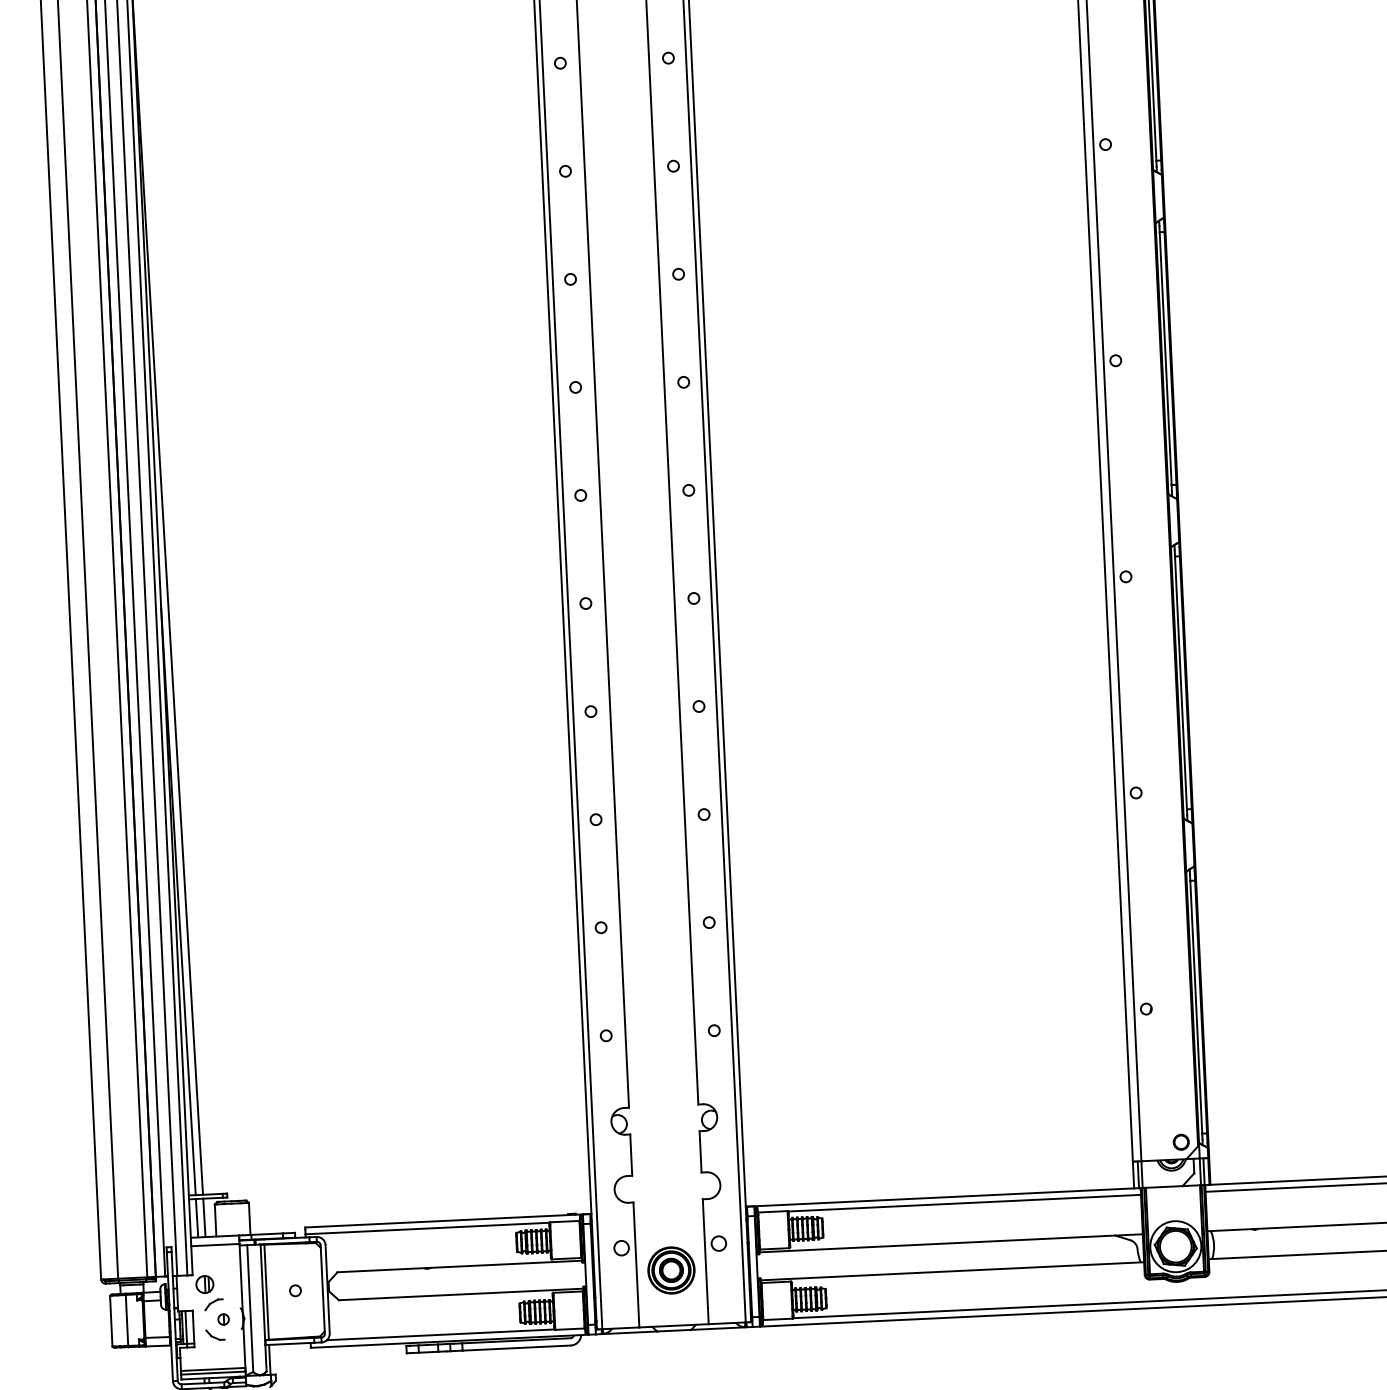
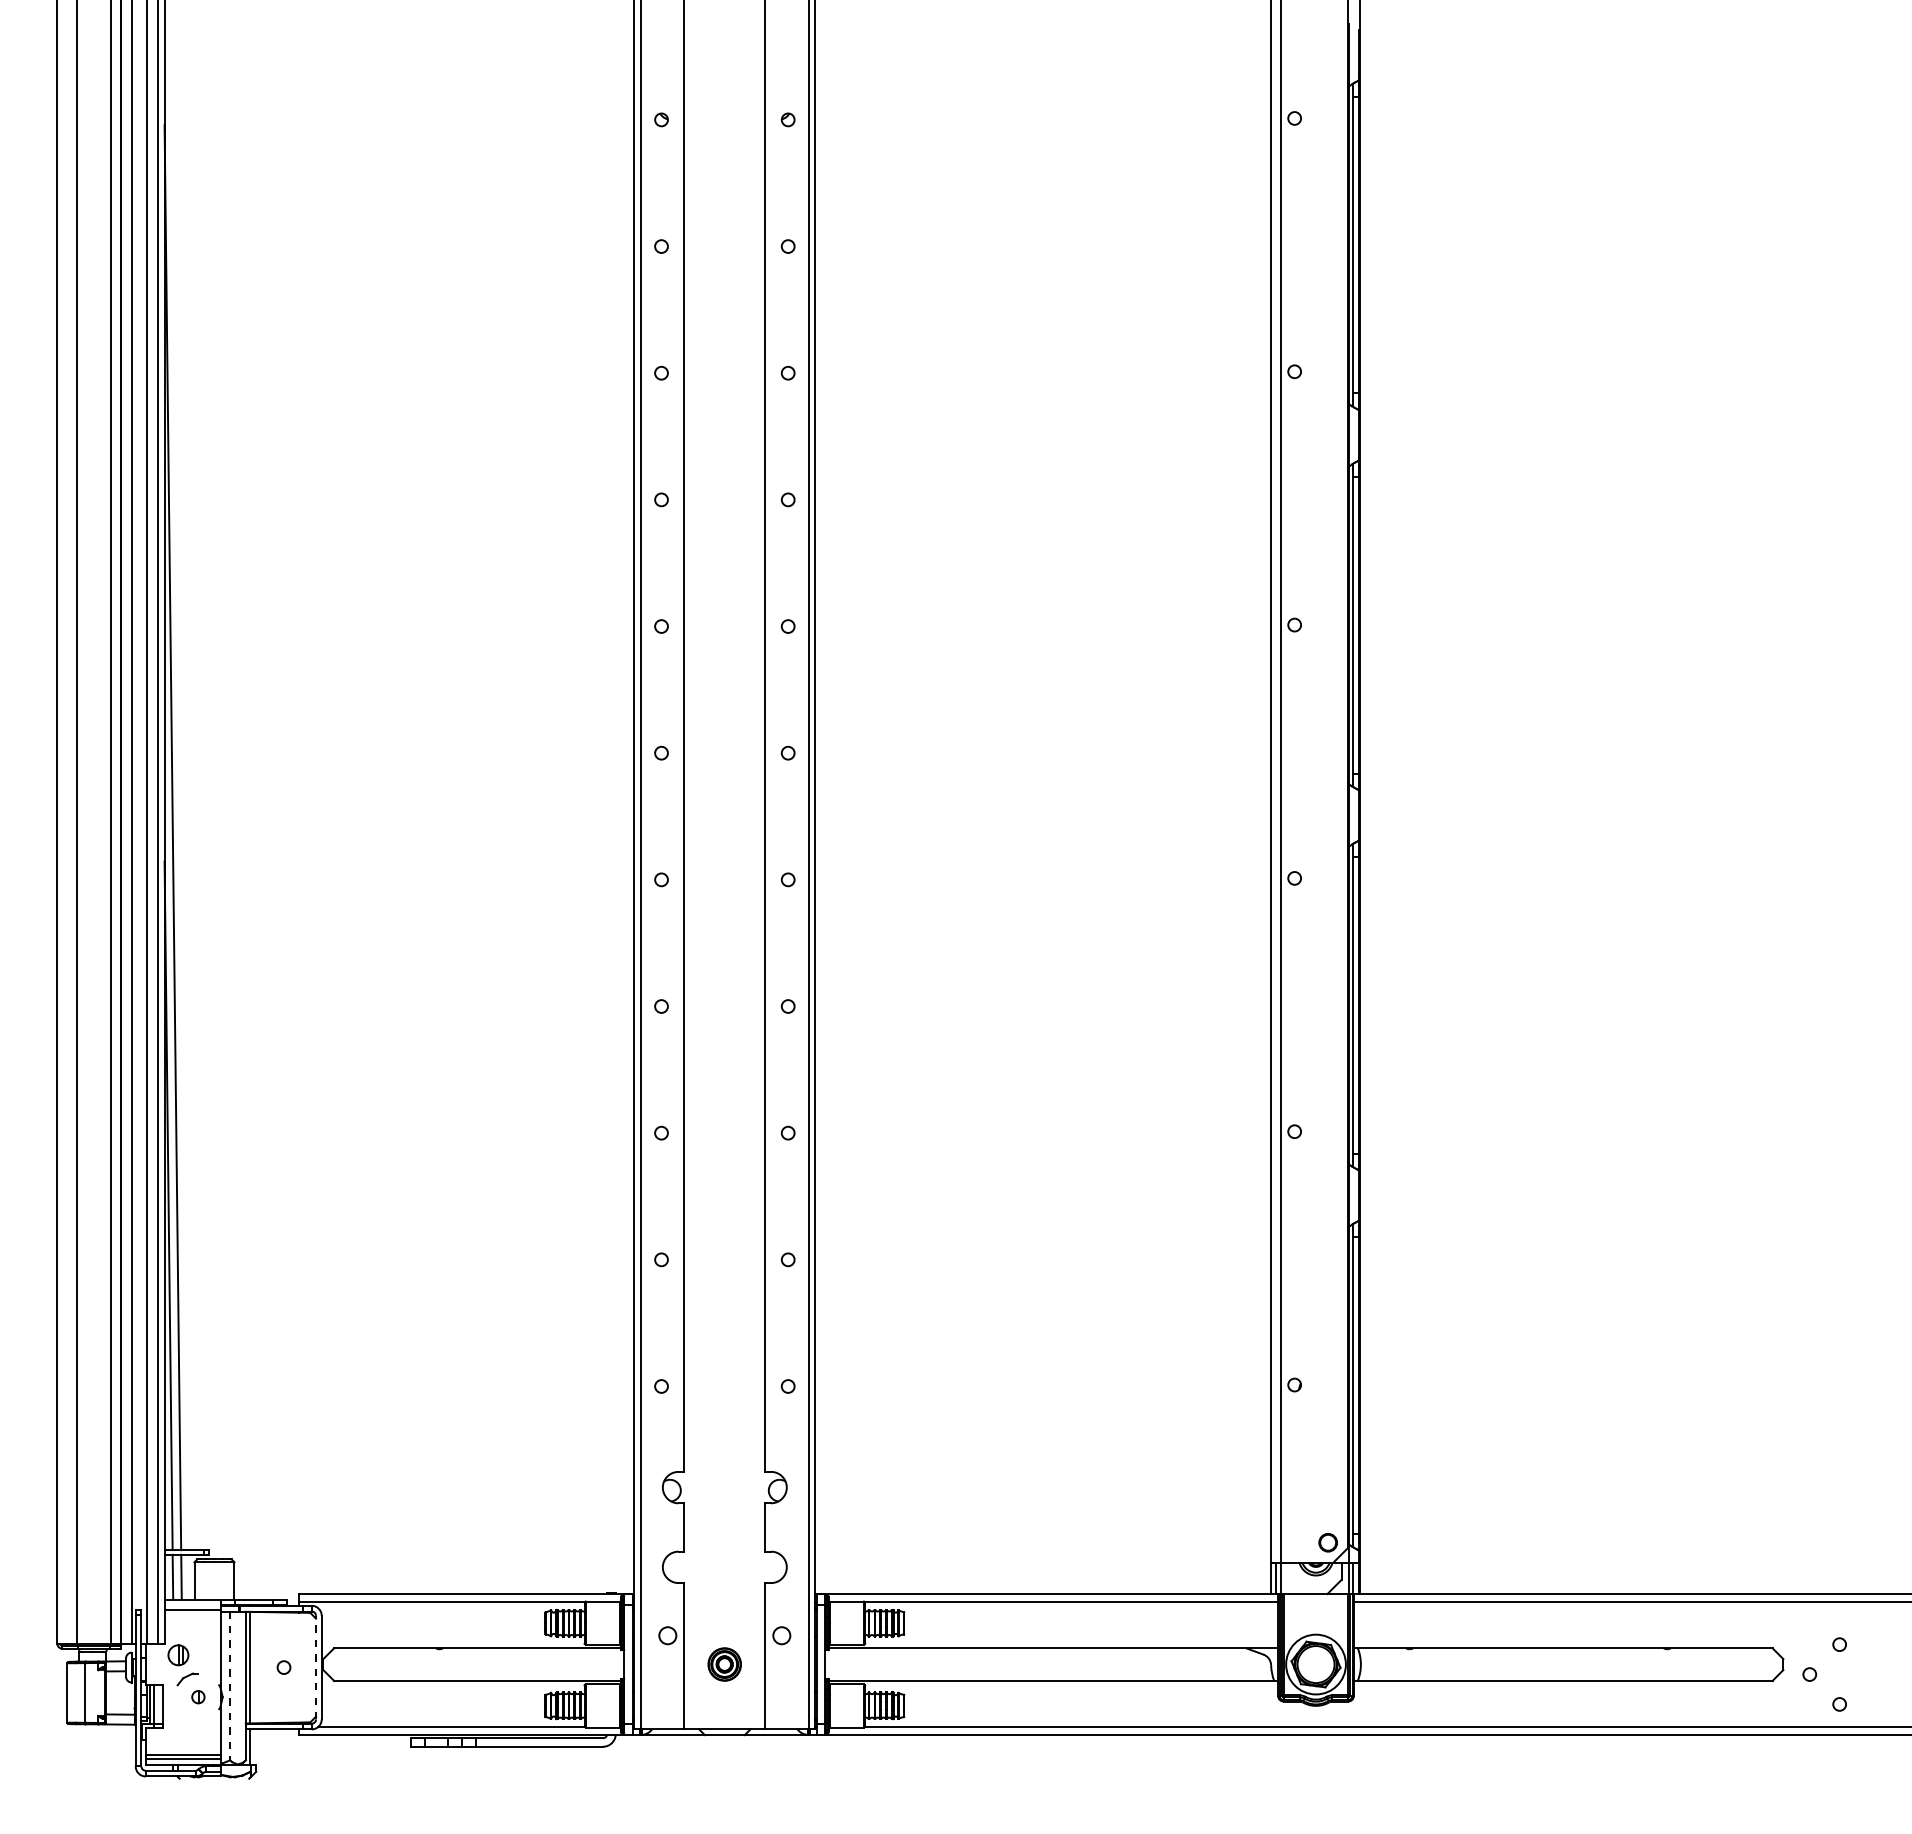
part: (671, 1270) -> (724, 1664), size x0.6
line: (323, 1289) -> (316, 1667), solid -> dashed
line: (250, 1309) -> (230, 1686), solid -> dashed
part: (215, 1334) -> (187, 1714), removed

